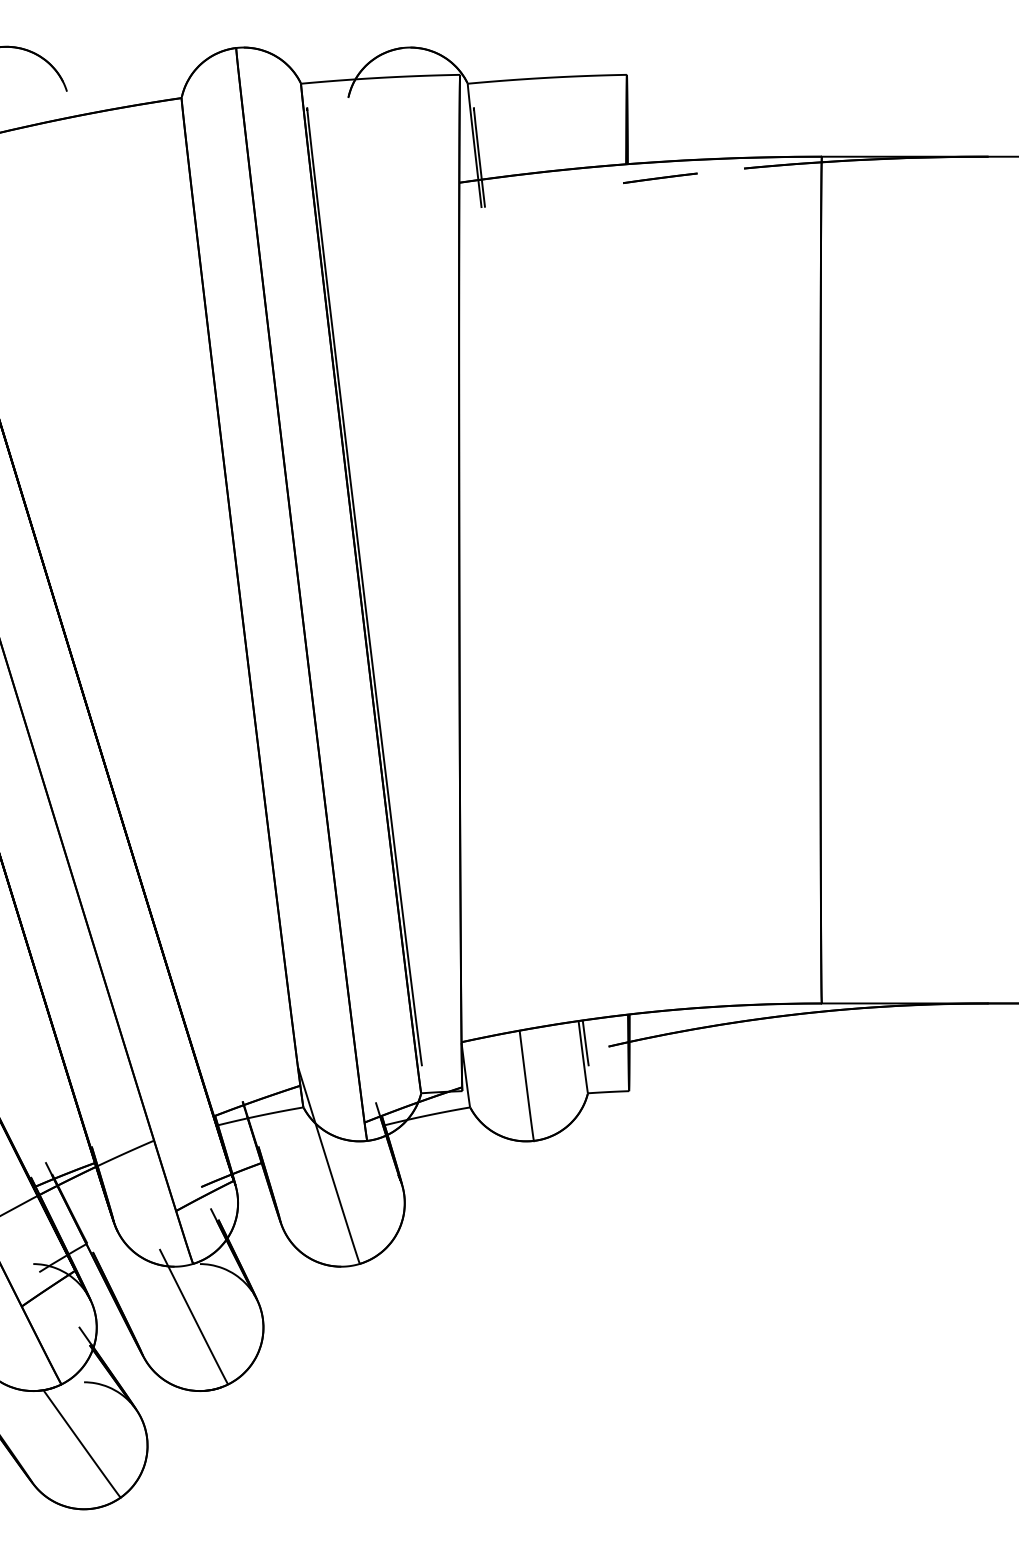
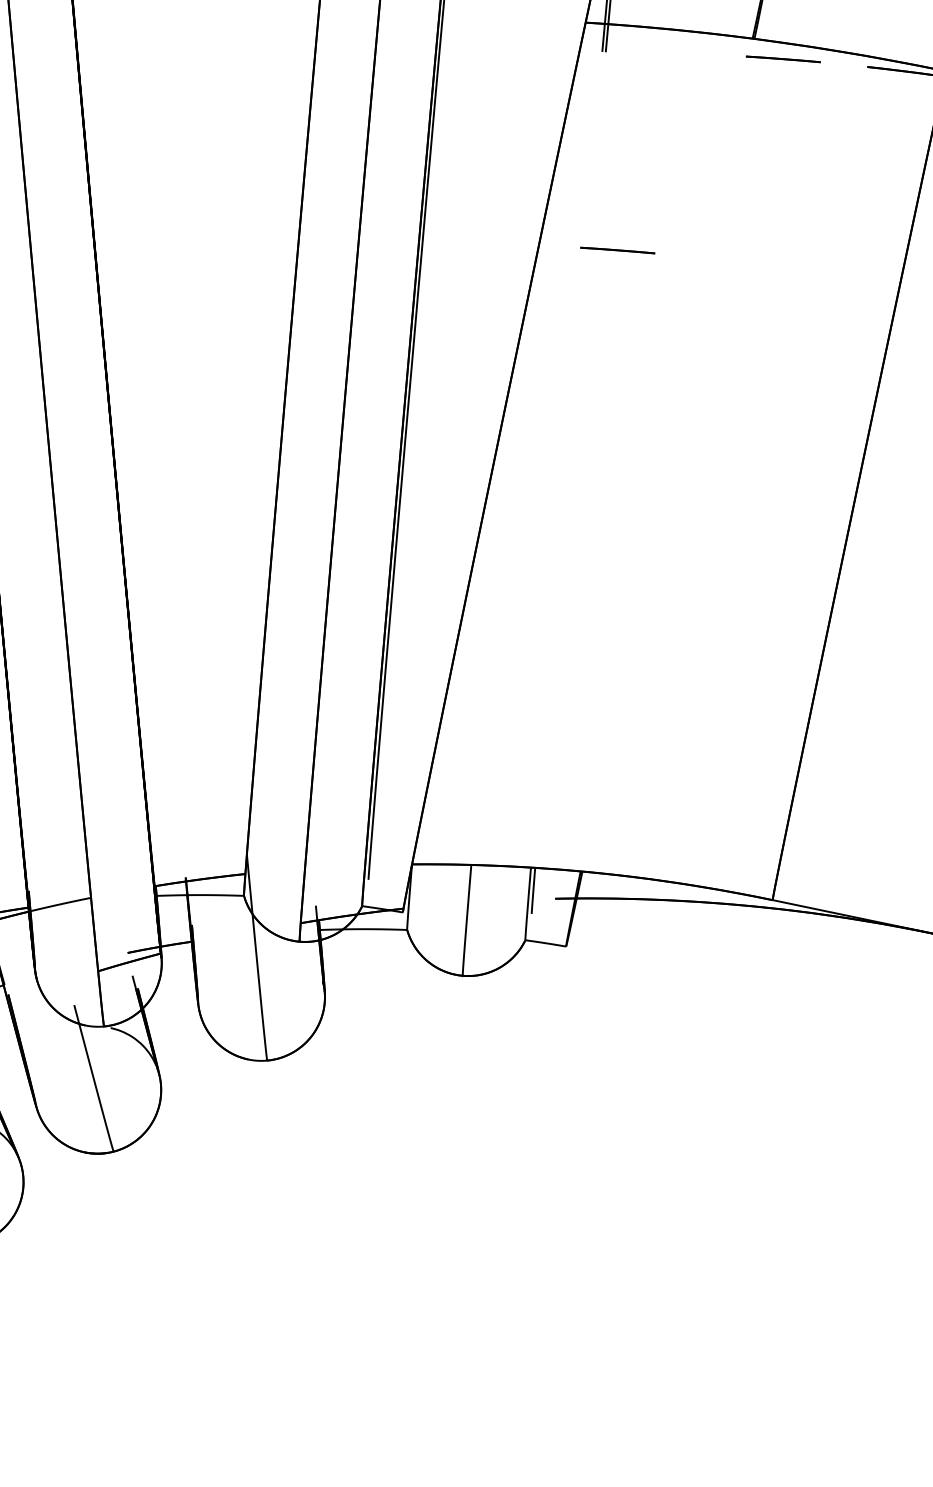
line: (537, 399) -> (617, 250), added

